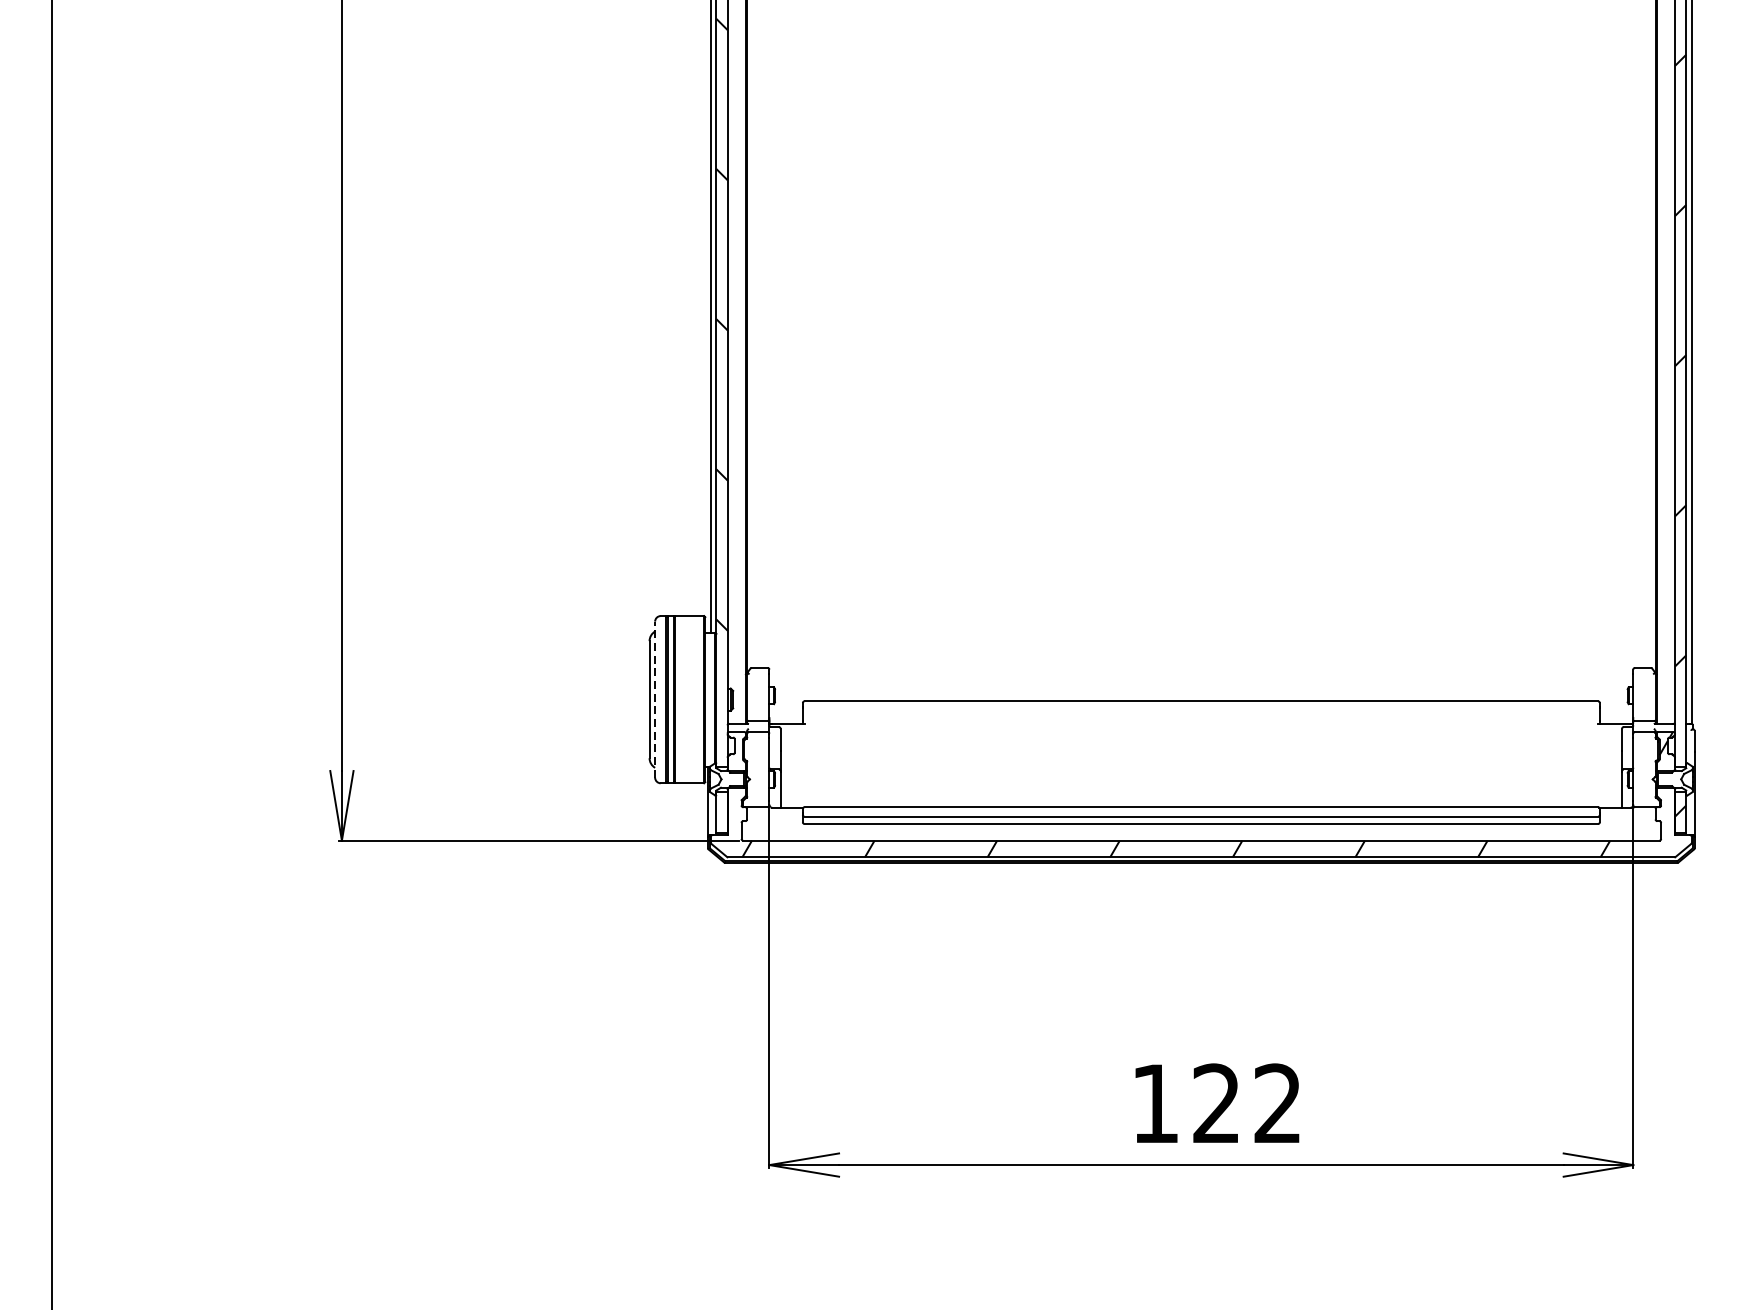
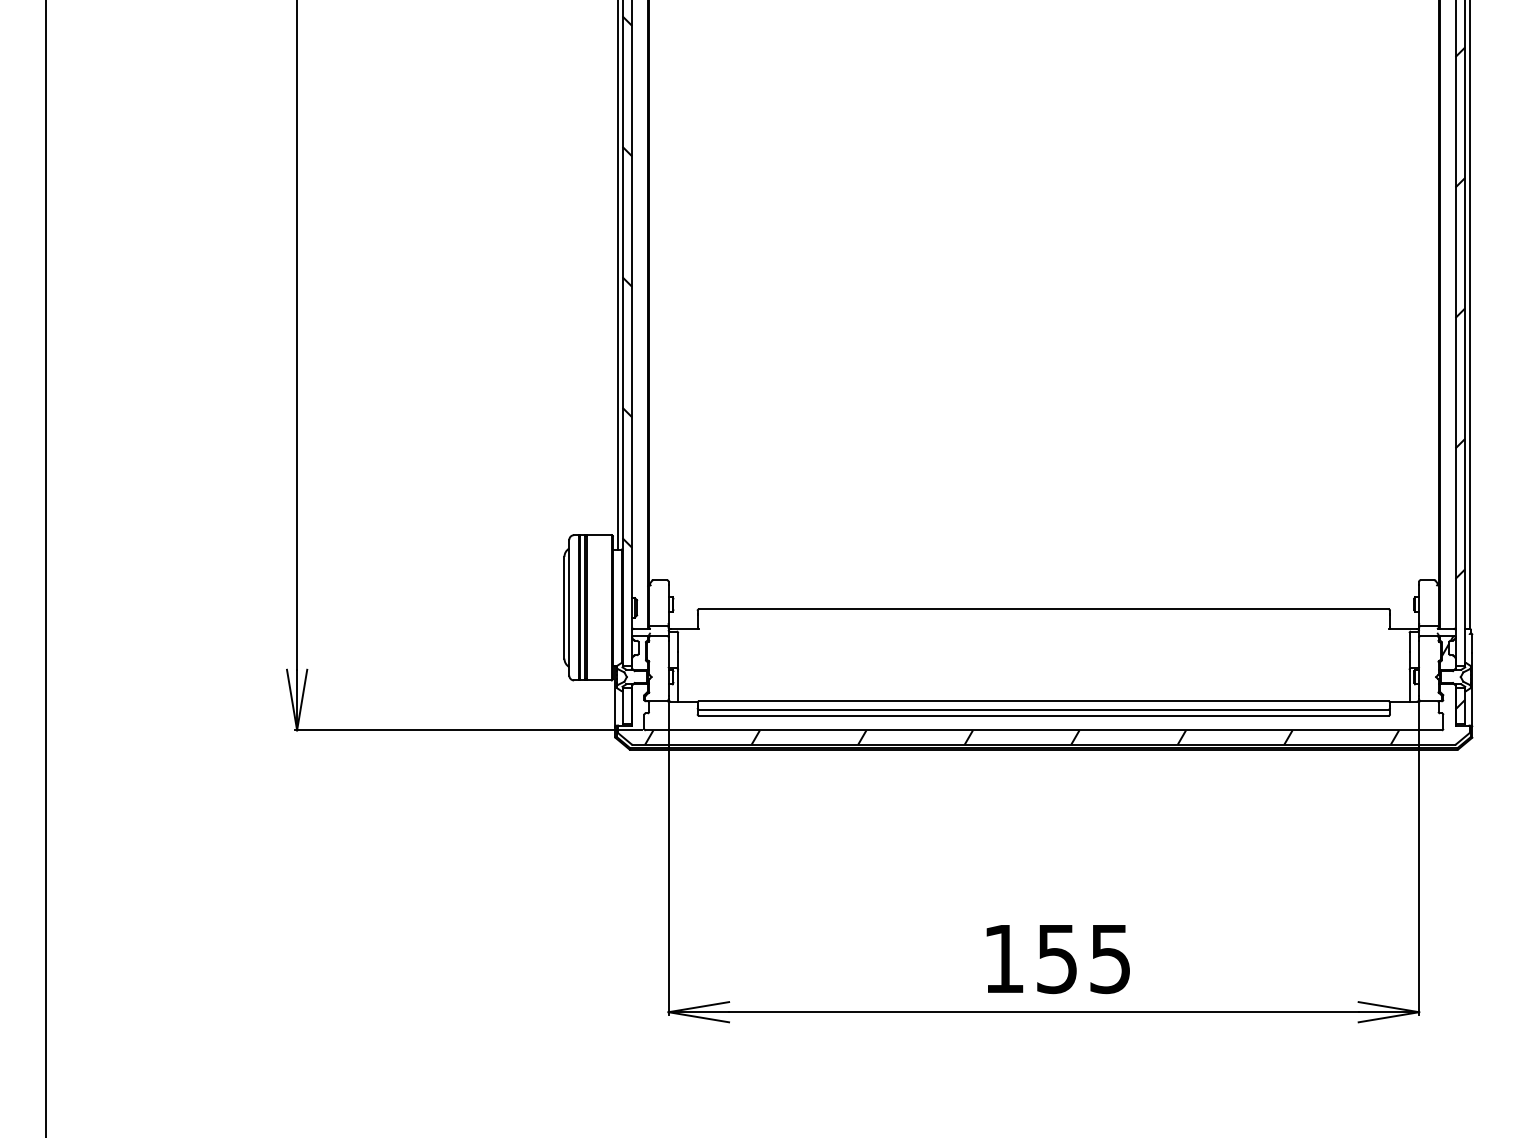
line: (655, 699) -> (569, 607), dashed -> solid
text: (1246, 1103) -> (1083, 958), 122 -> 155

